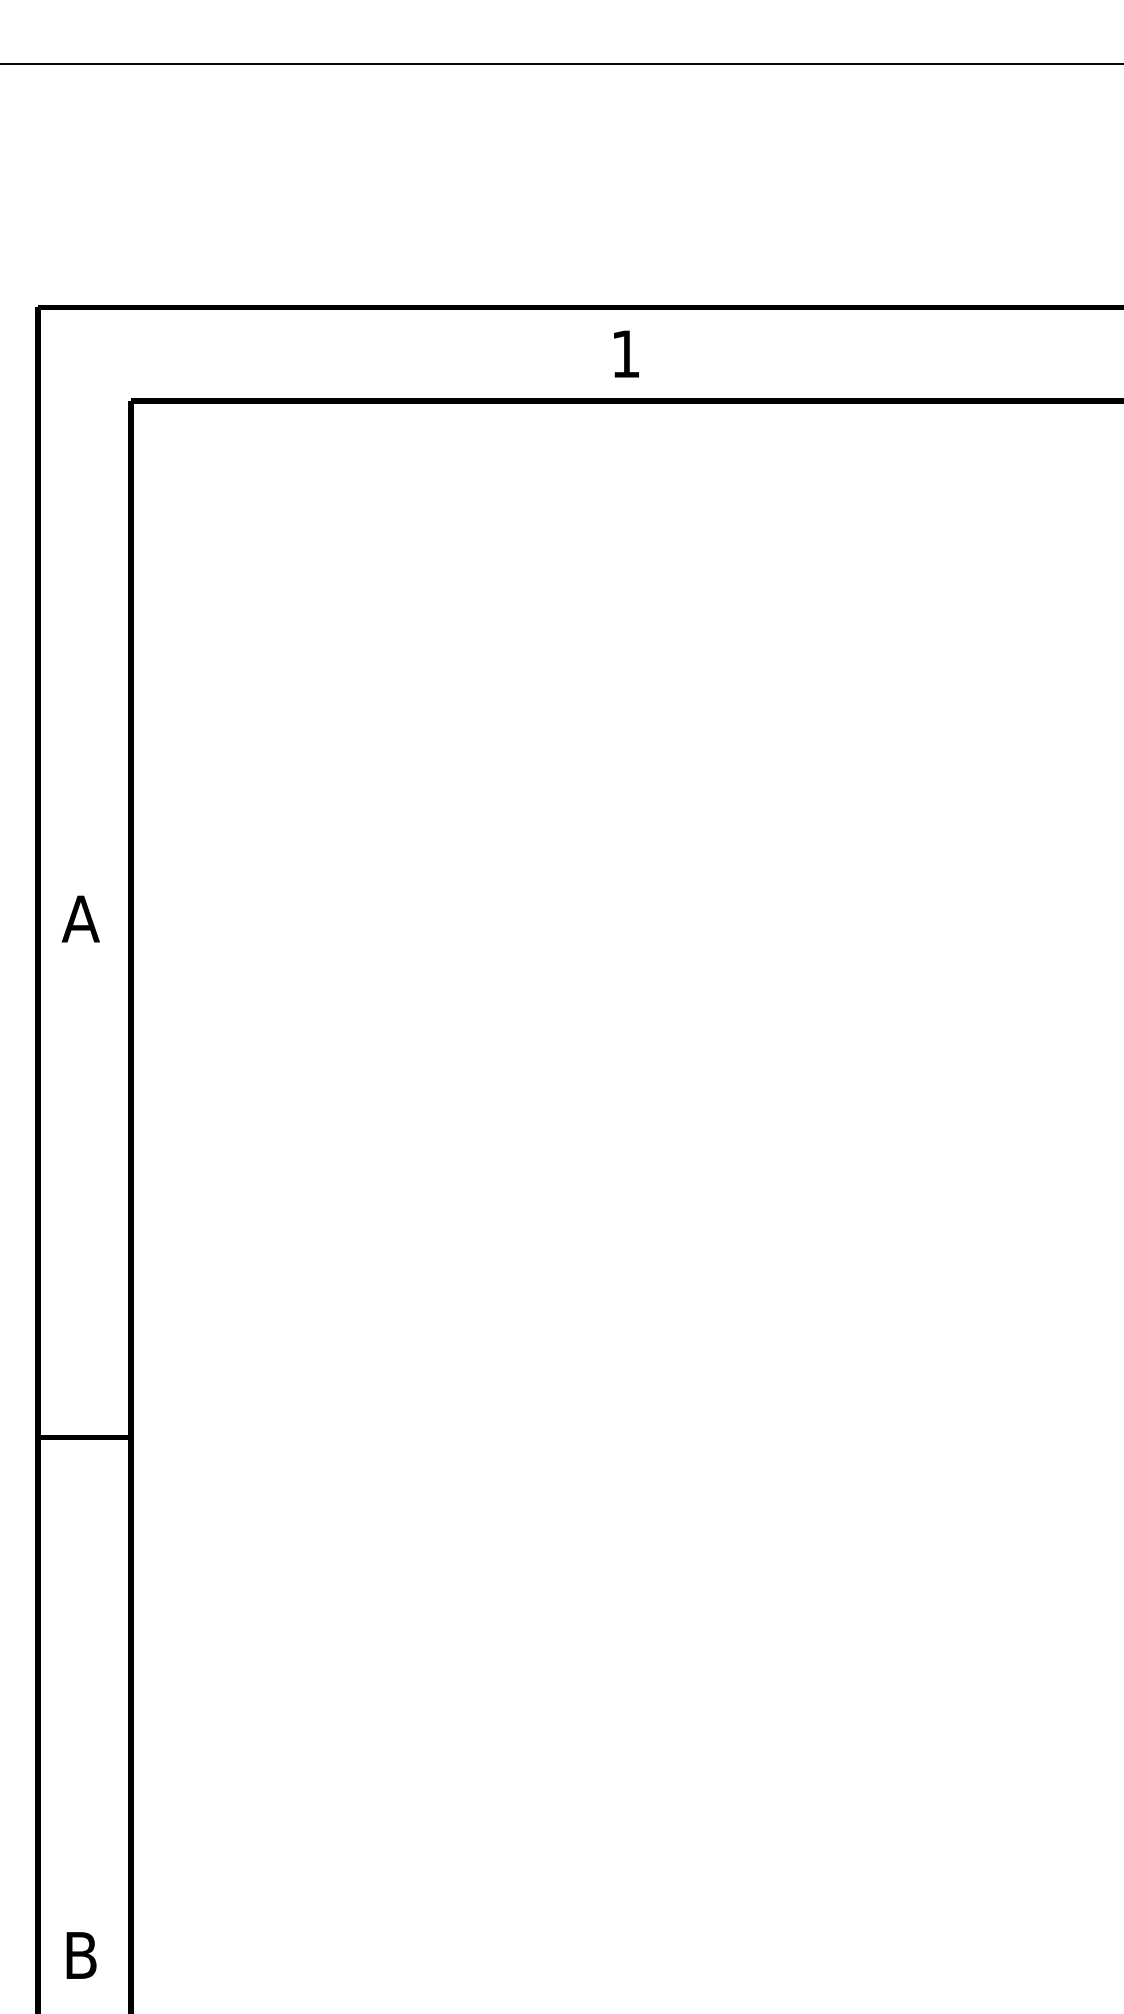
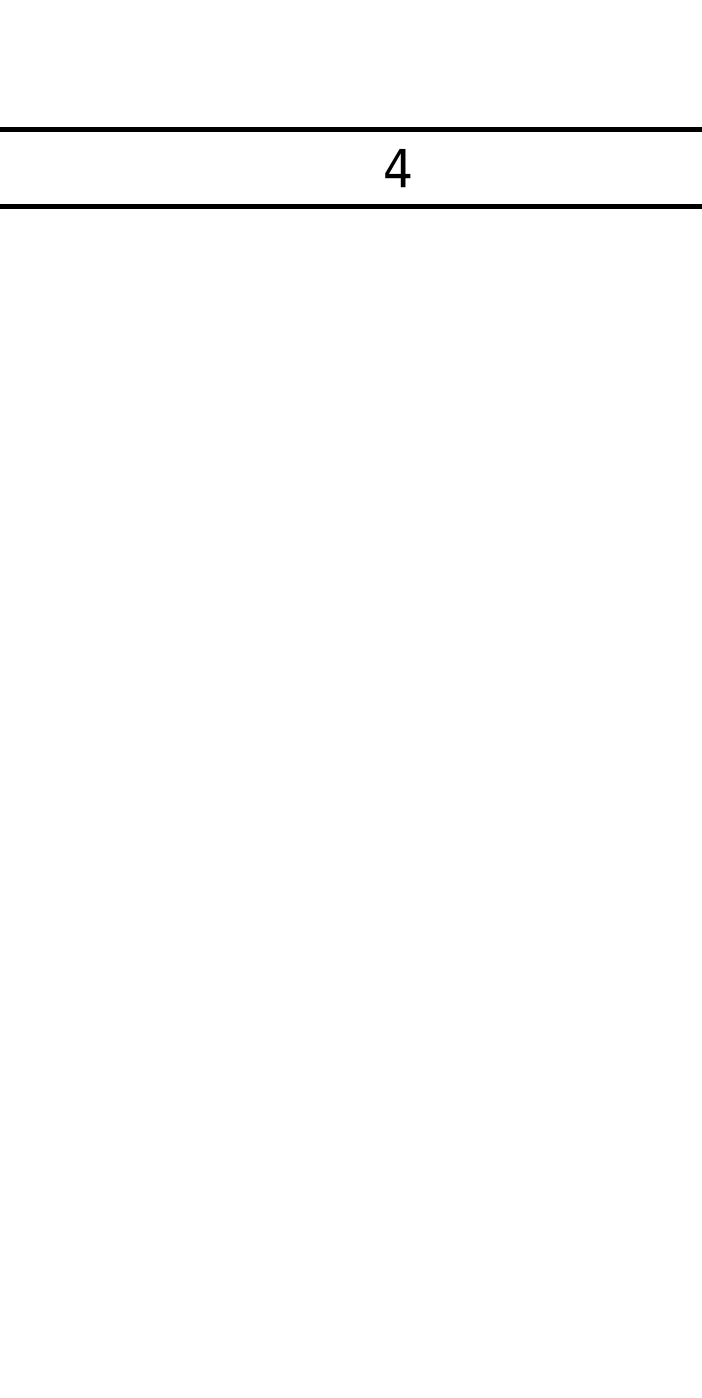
text: (625, 353) -> (397, 167), 1 -> 4

